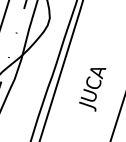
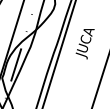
text: (91, 90) -> (84, 44), moved

